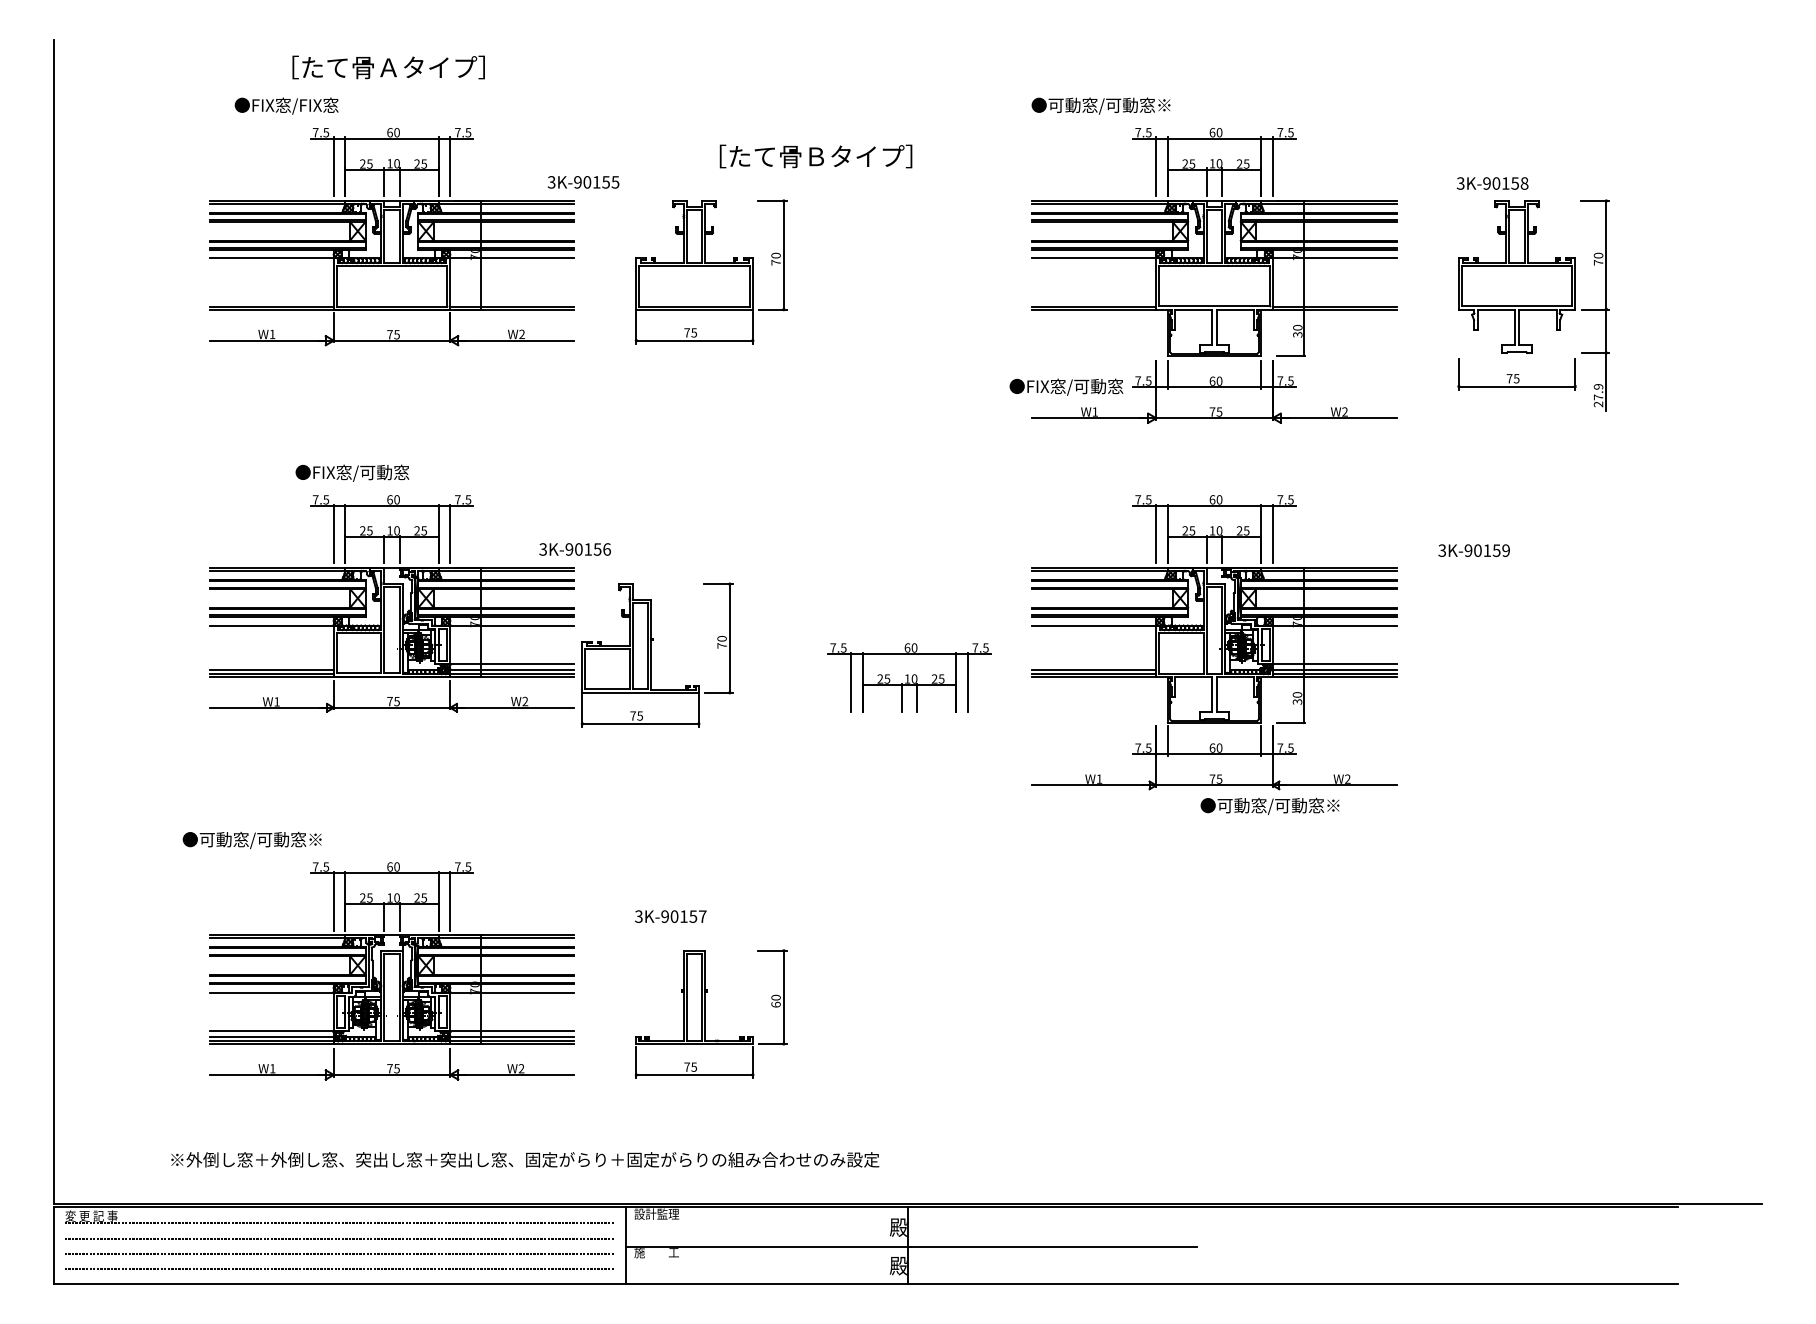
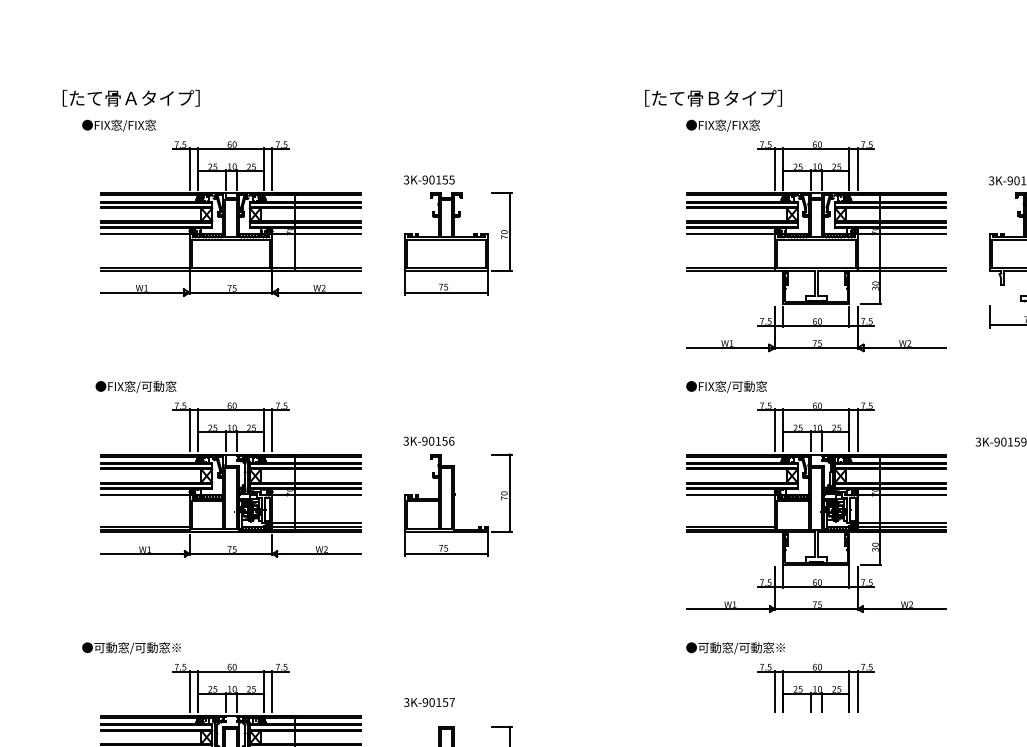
text: (388, 67) -> (131, 98), moved
text: (286, 105) -> (118, 125), moved
text: (1109, 105) -> (741, 125), ●可動窓/可動窓※ -> ●FIX窓/FIX窓
text: (815, 156) -> (713, 98), moved
text: (583, 182) -> (429, 180), moved
text: (1066, 386) -> (726, 386), moved
text: (352, 472) -> (136, 386), moved
text: (574, 549) -> (428, 441), moved
part: (656, 654) -> (457, 504), moved
part: (909, 677) -> (816, 688), moved
text: (1269, 805) -> (735, 647), moved

